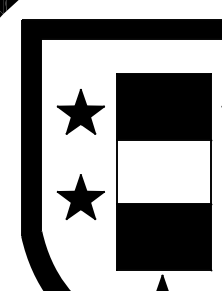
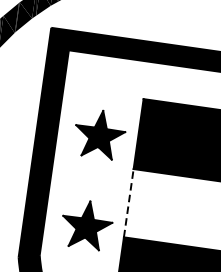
line: (116, 171) -> (128, 202), solid -> dashed

